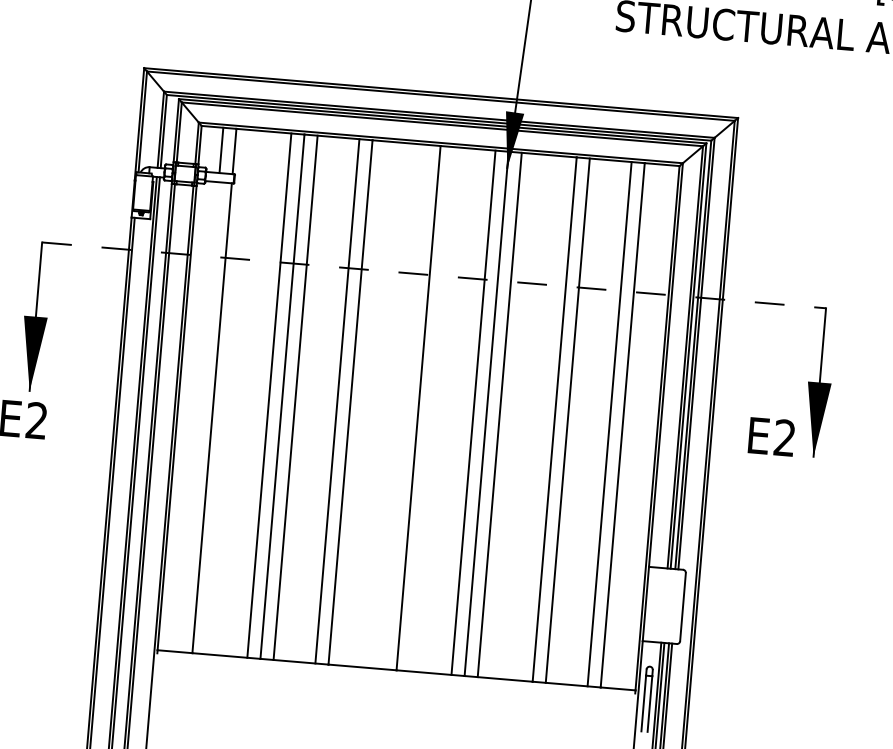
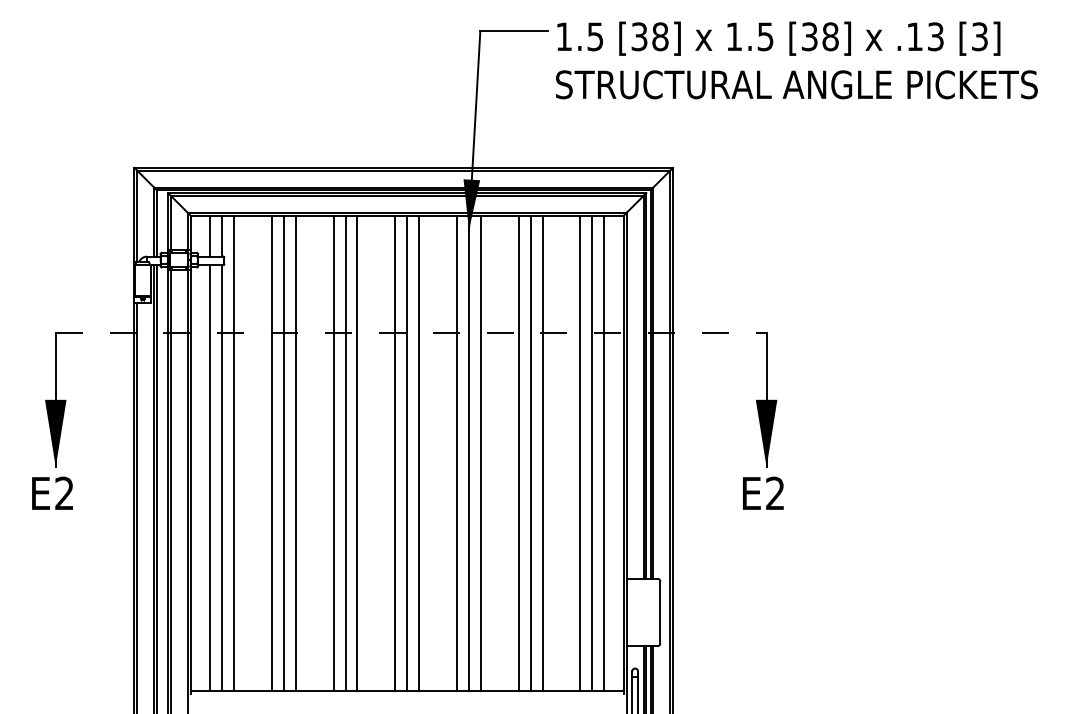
line: (228, 391) -> (234, 452), added
line: (363, 402) -> (357, 452), added
line: (405, 406) -> (395, 452), added
line: (432, 408) -> (419, 452), added
line: (199, 416) -> (210, 477), added
line: (541, 417) -> (518, 452), added
line: (636, 425) -> (604, 452), added
text: (771, 435) -> (763, 492), moved

